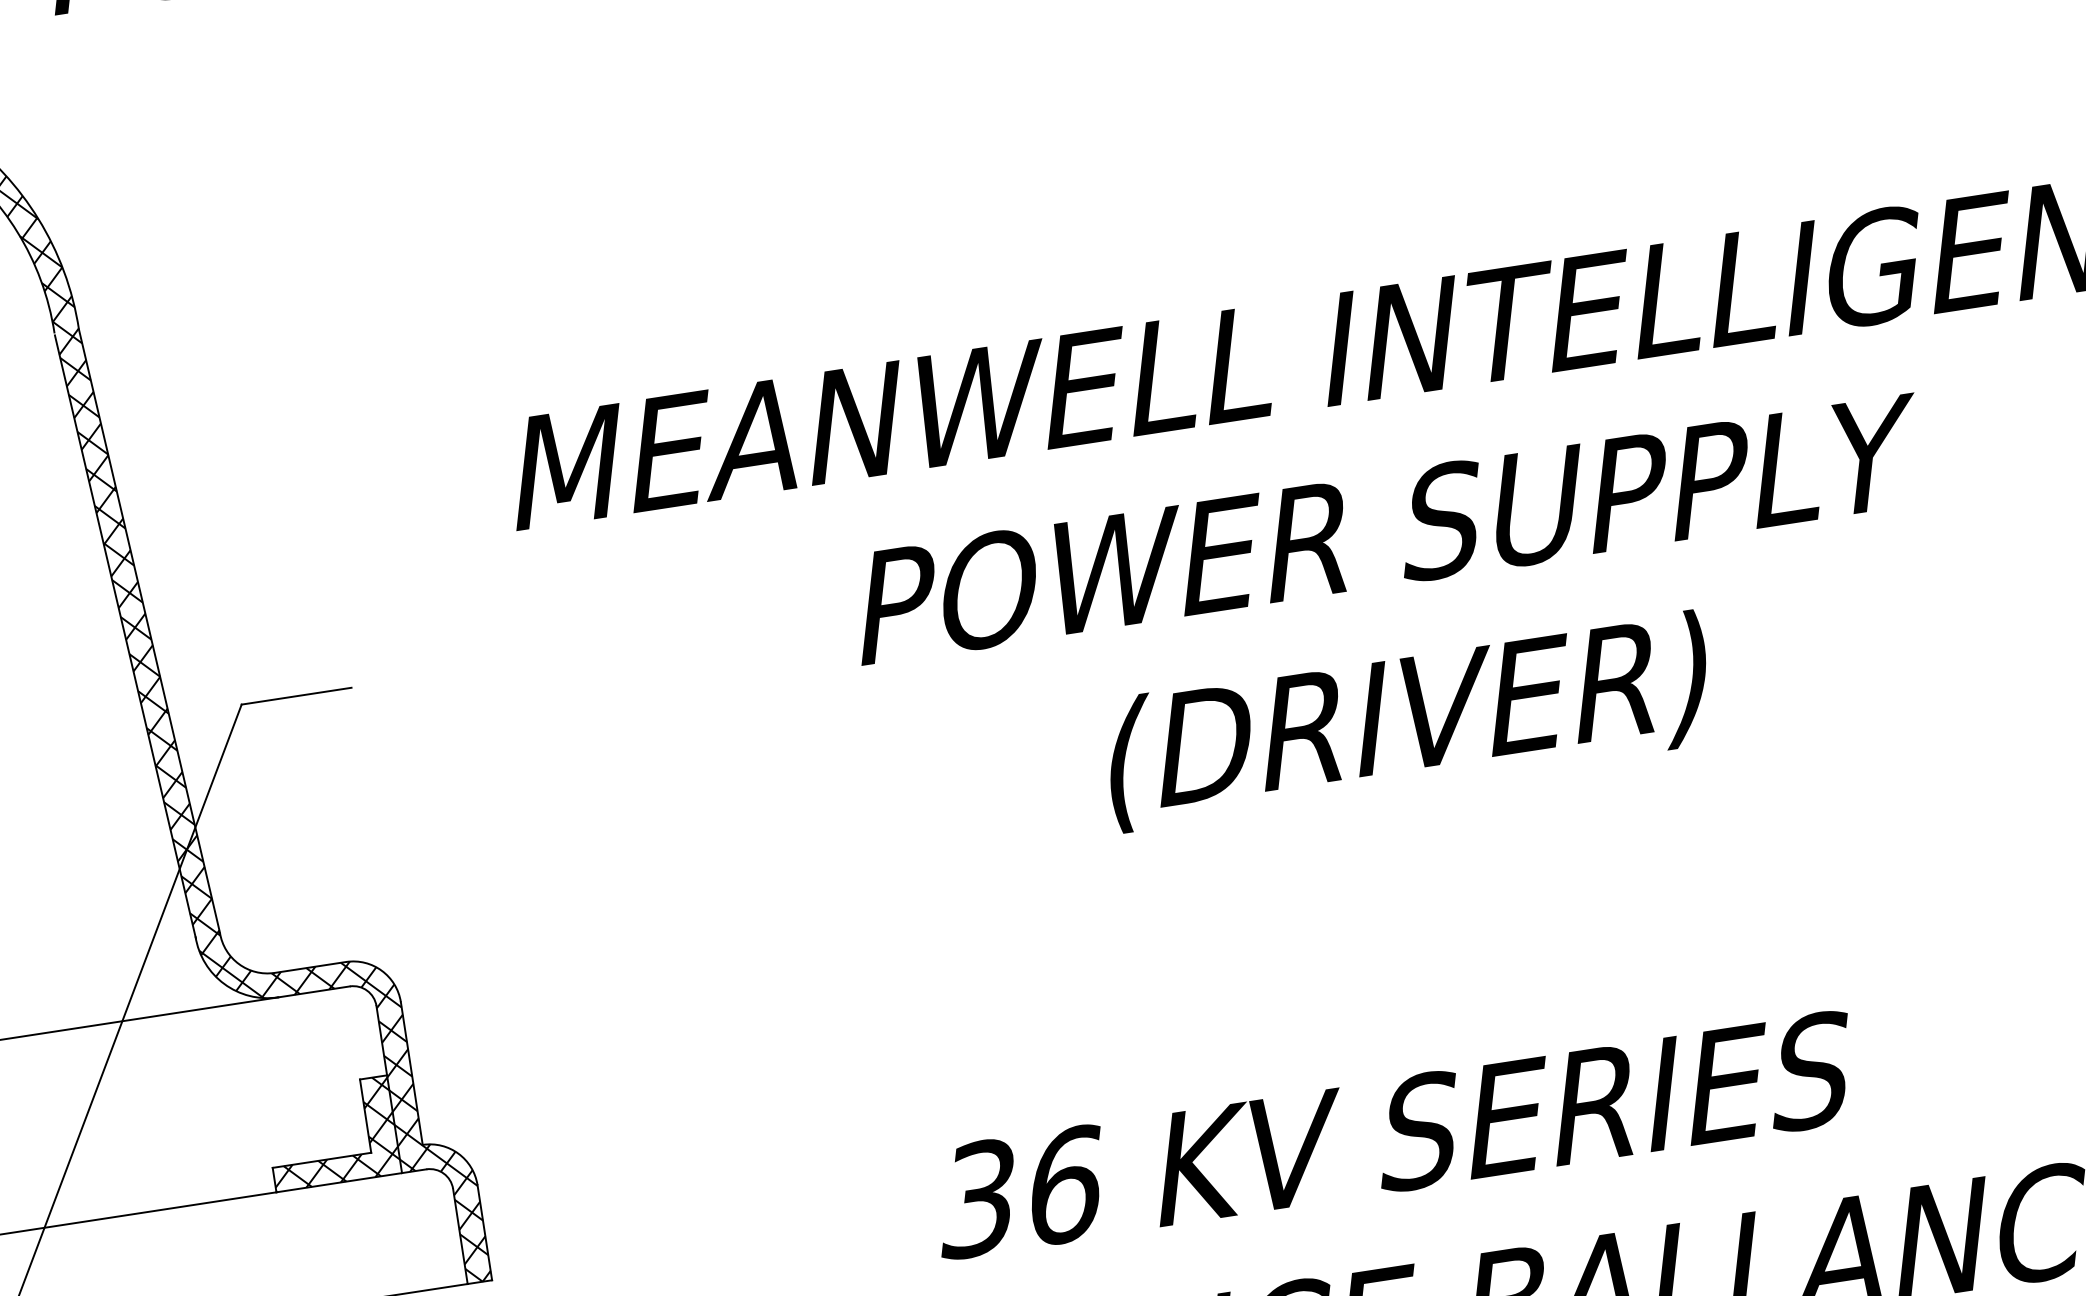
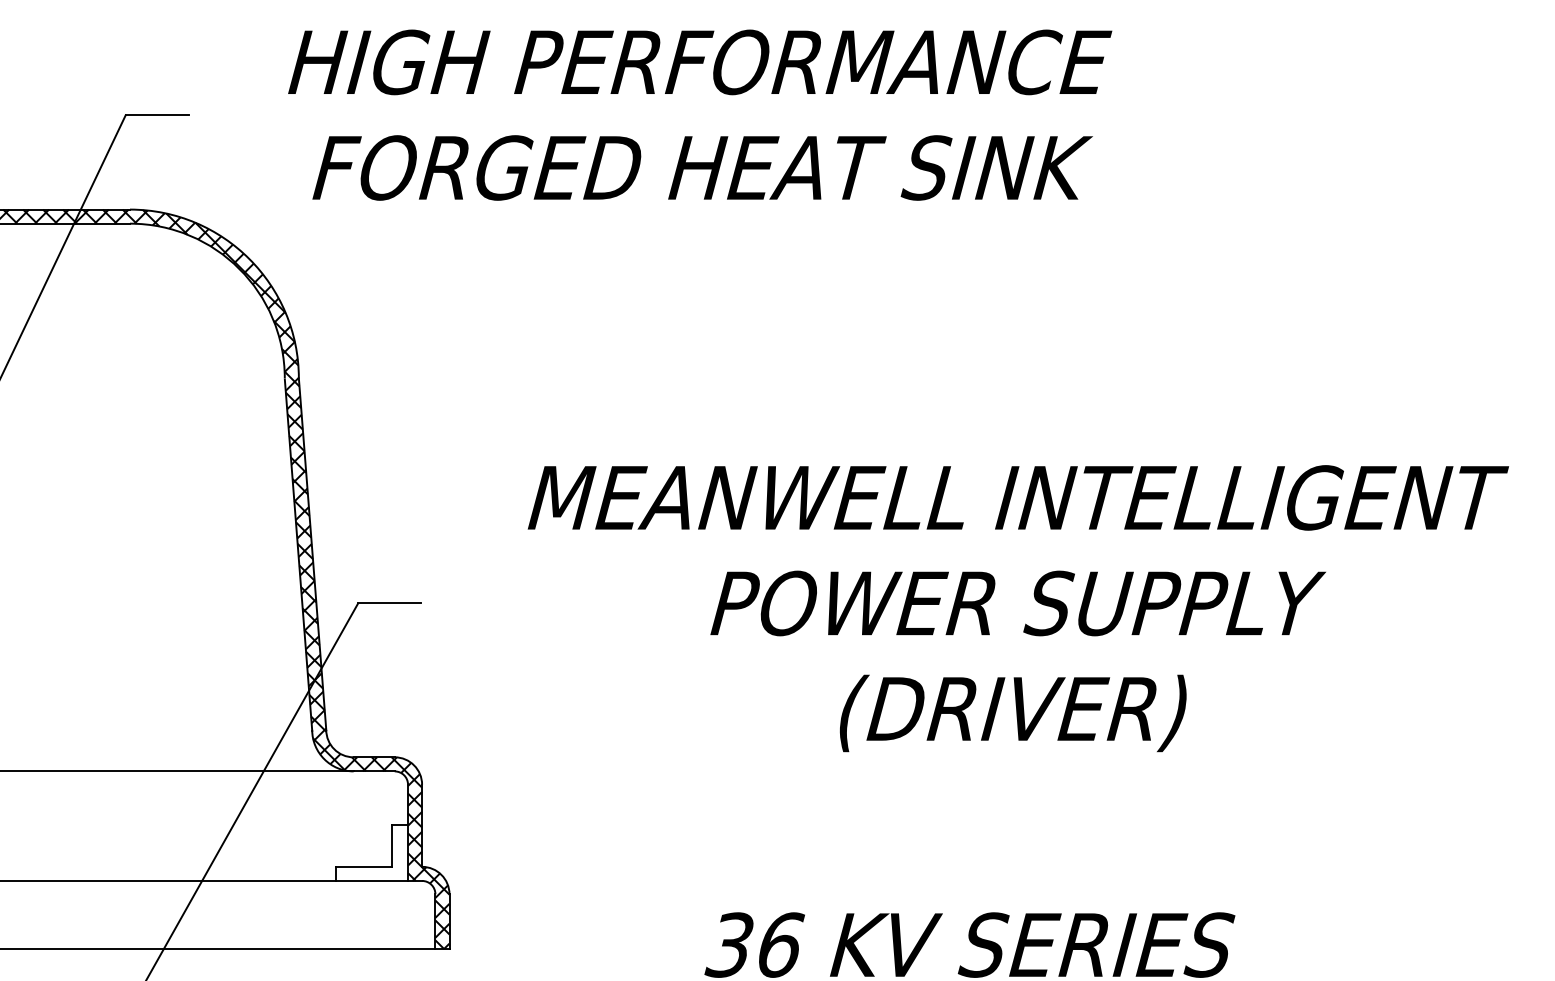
hatch: (331, 1133) -> (371, 852), removed

